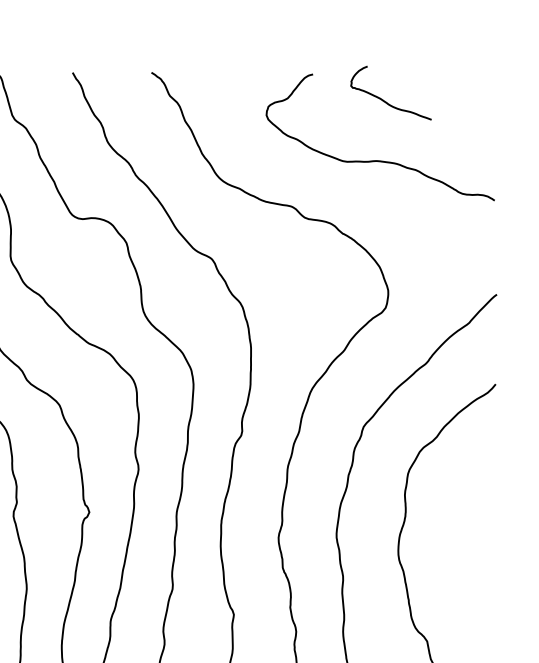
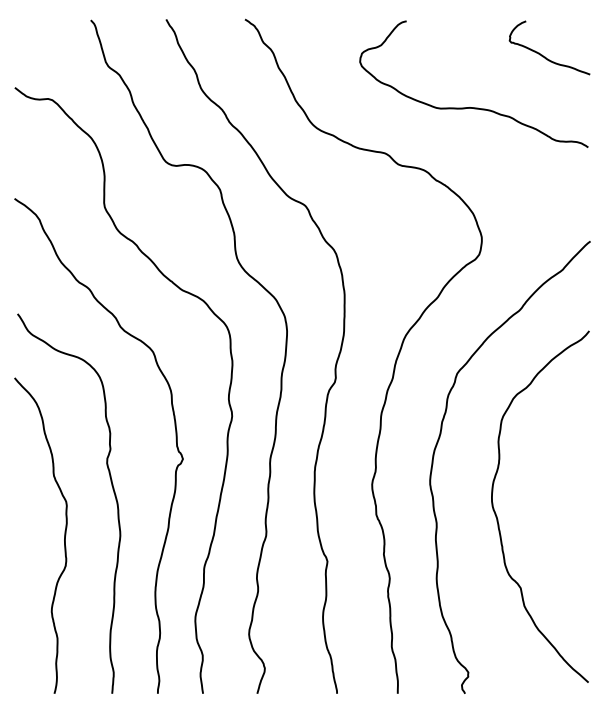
curve: (386, 101) -> (545, 56), moved

